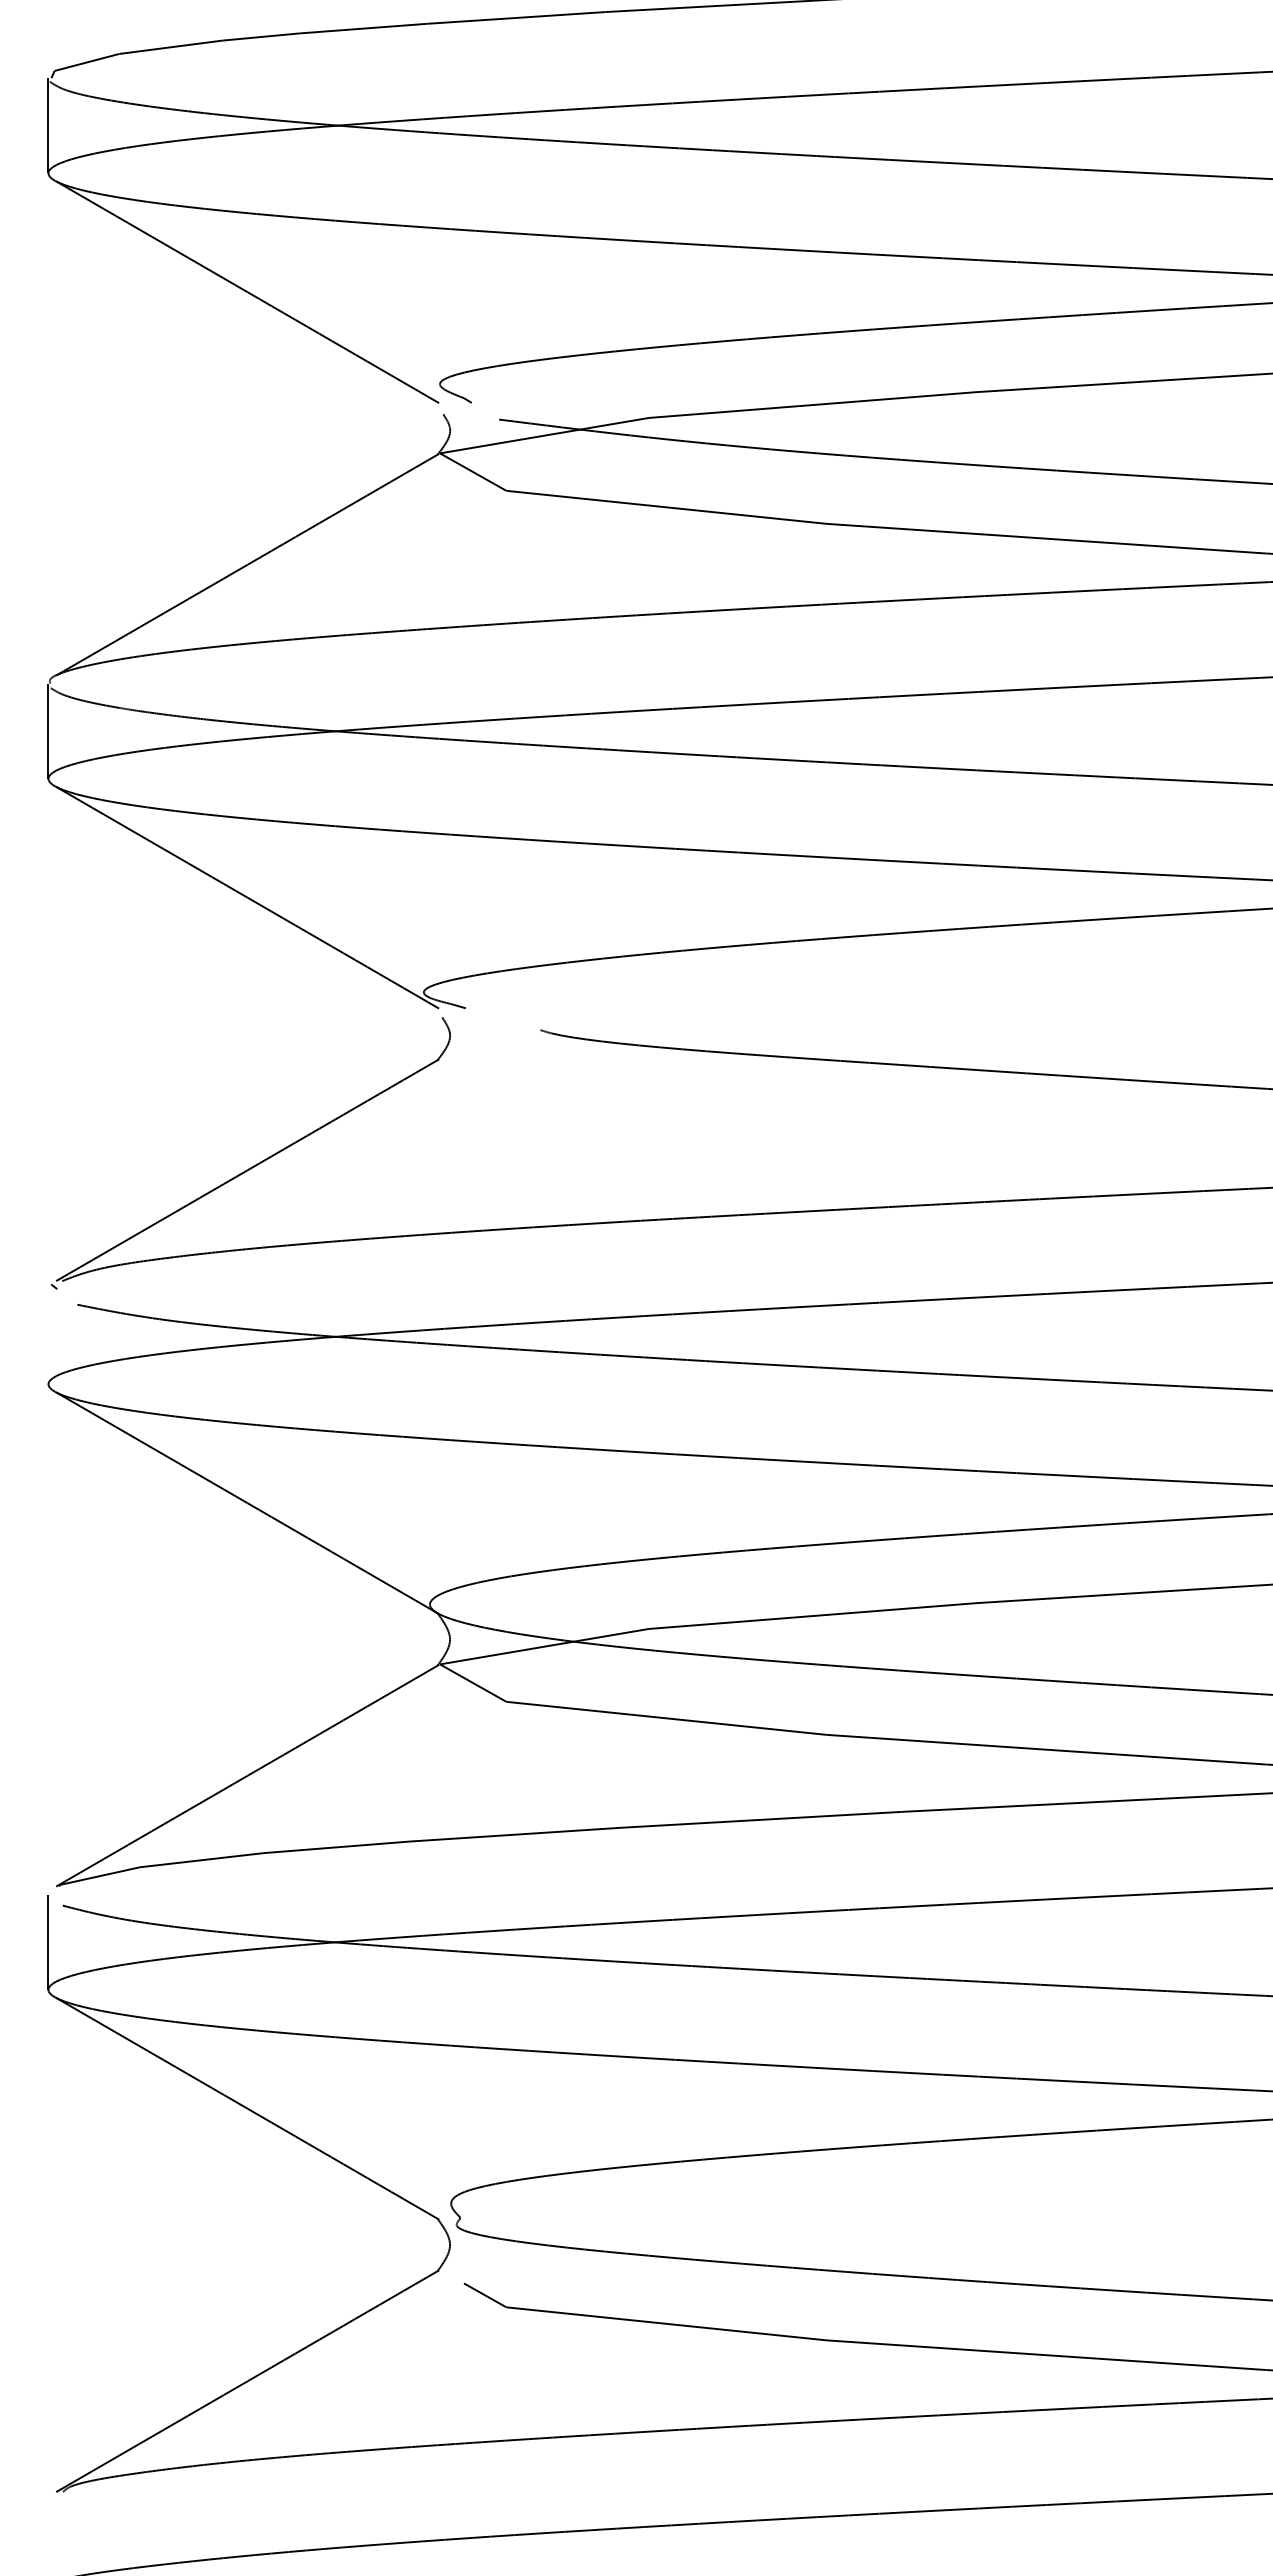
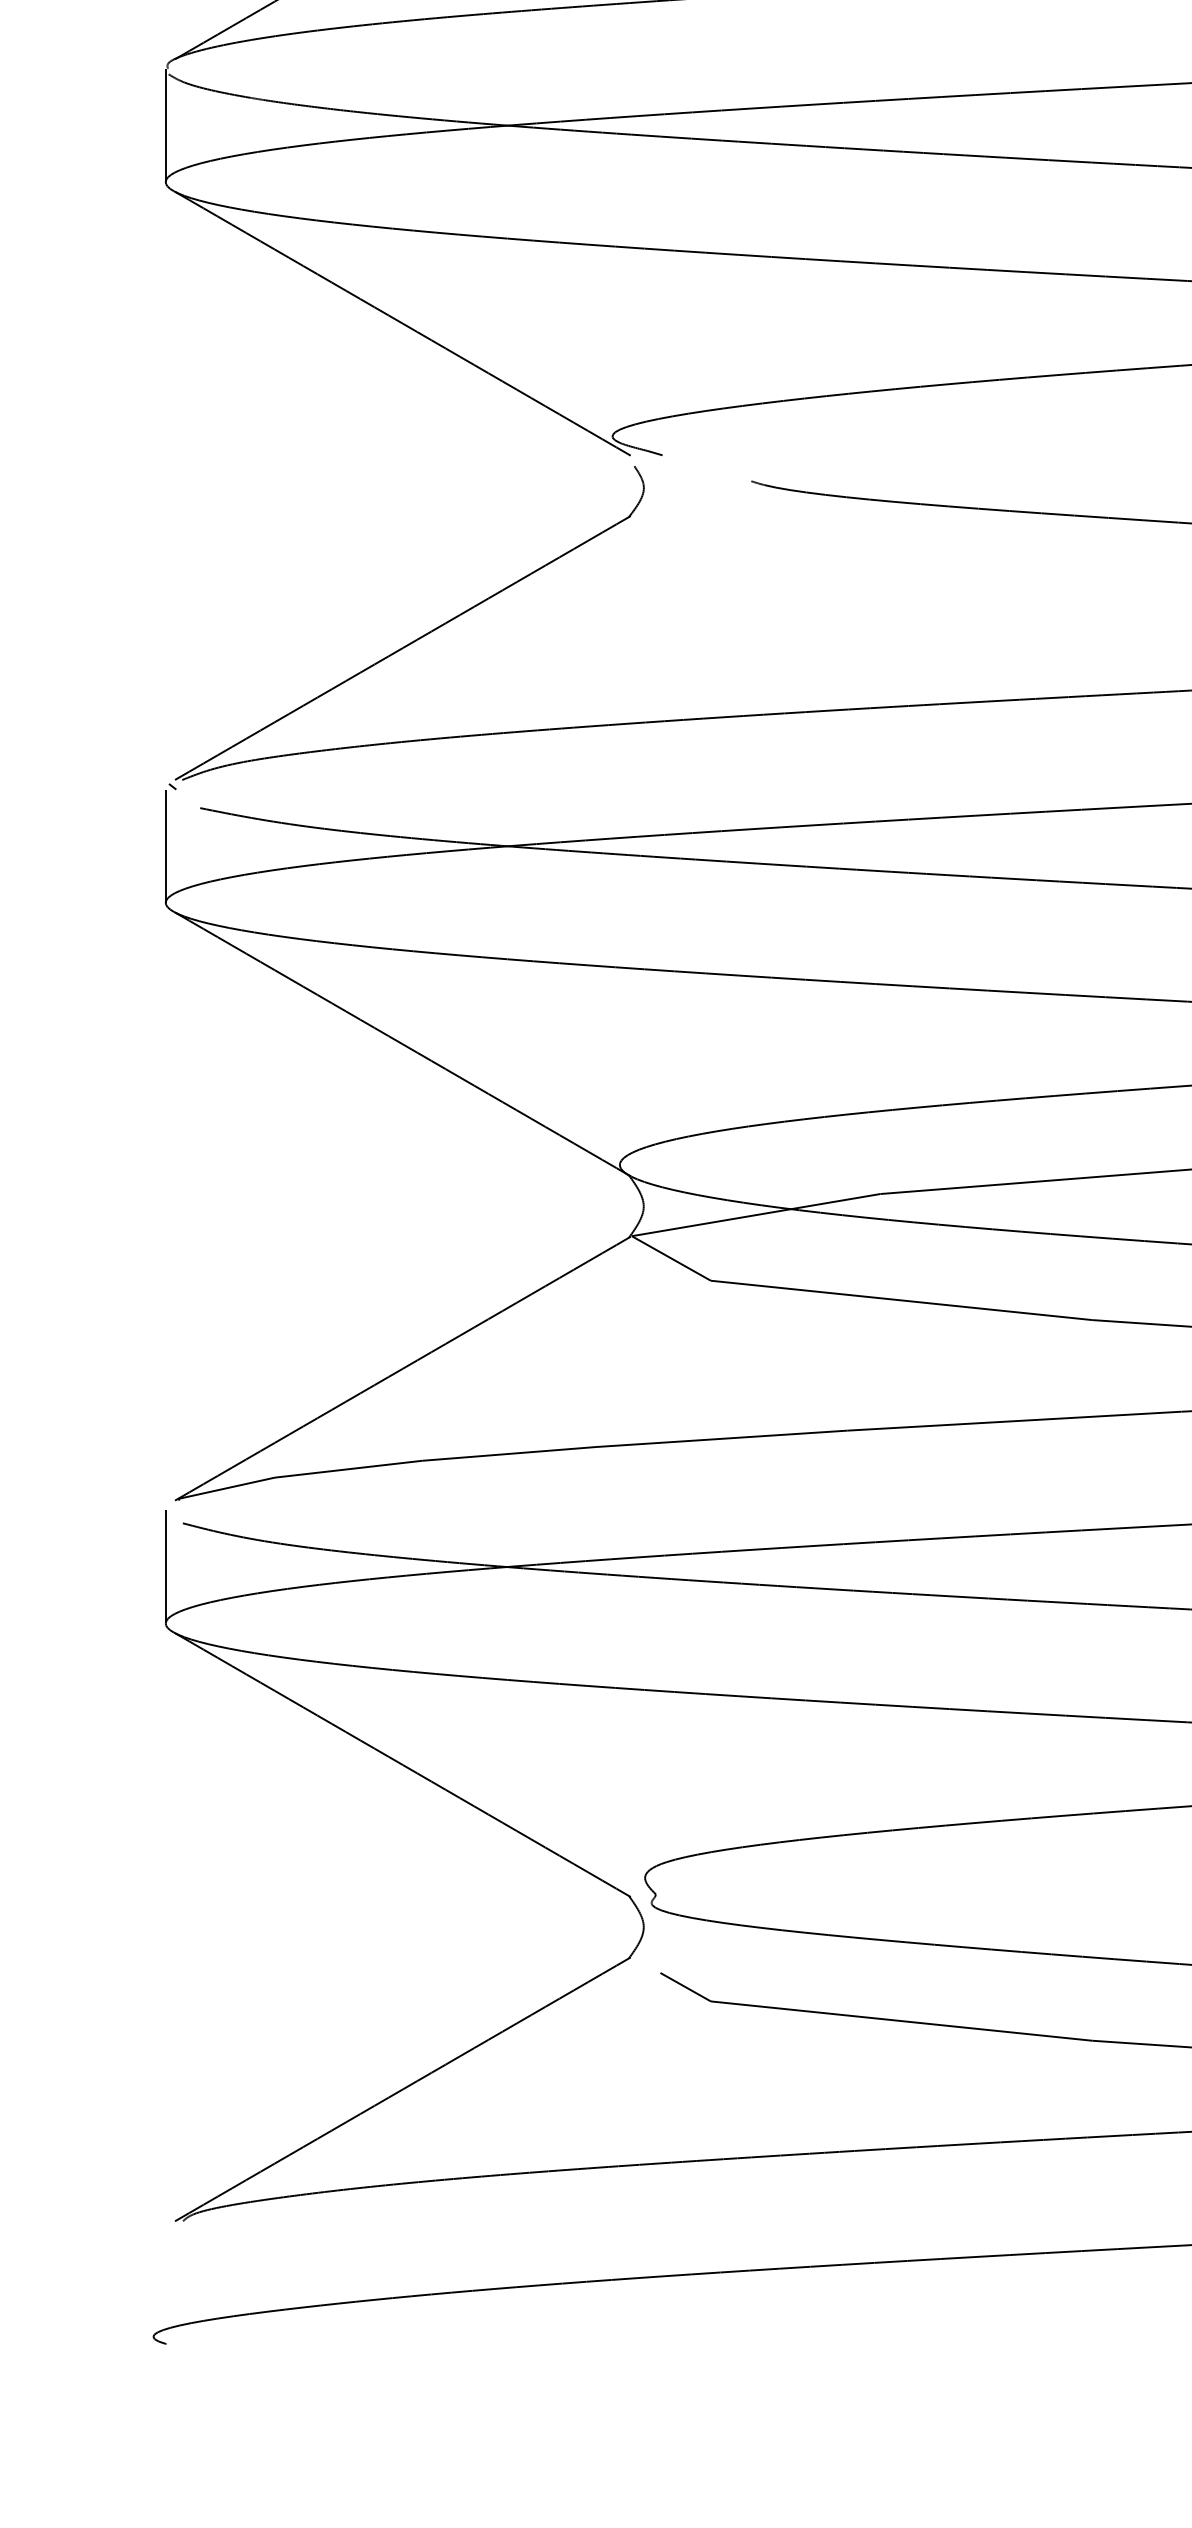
line: (48, 1336) -> (165, 845), added

